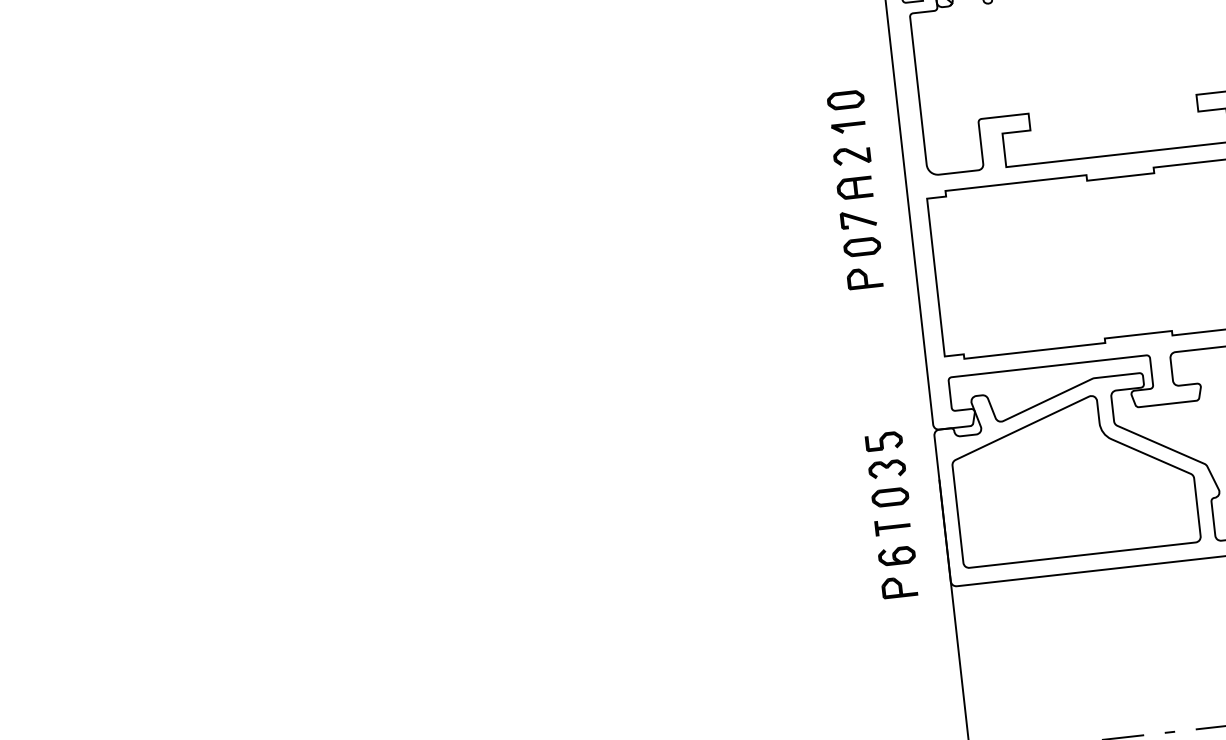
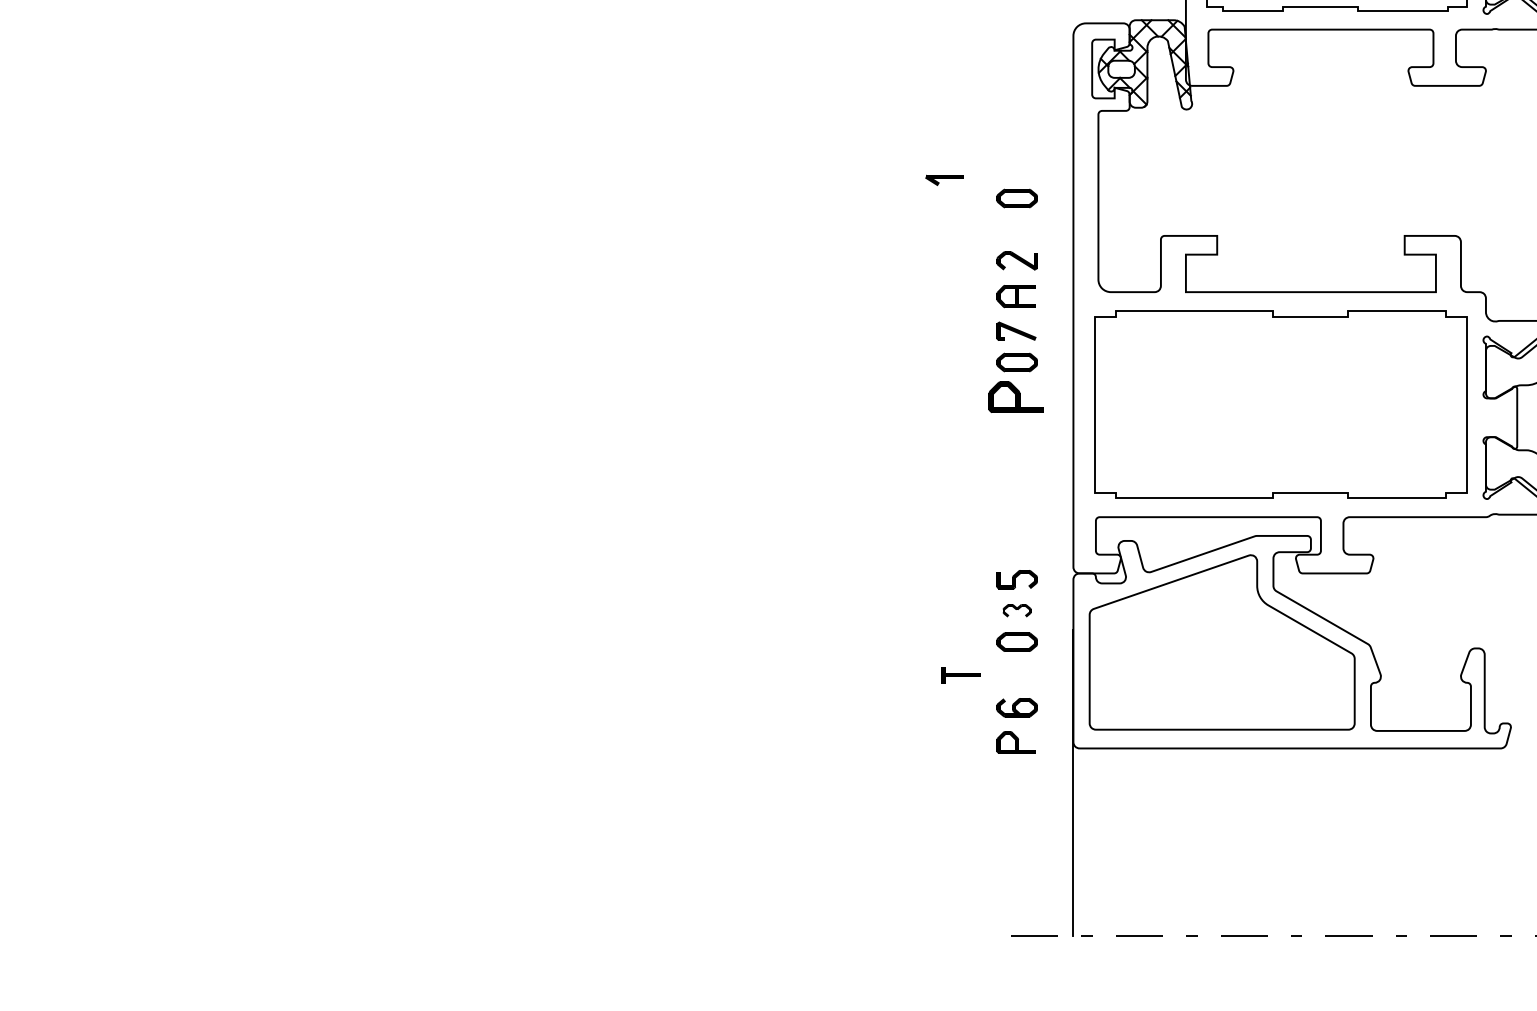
part: (848, 127) -> (944, 179), moved
part: (864, 278) -> (1015, 397), size x1.4
part: (886, 469) -> (1016, 610), size x0.7
part: (892, 527) -> (960, 675), moved

